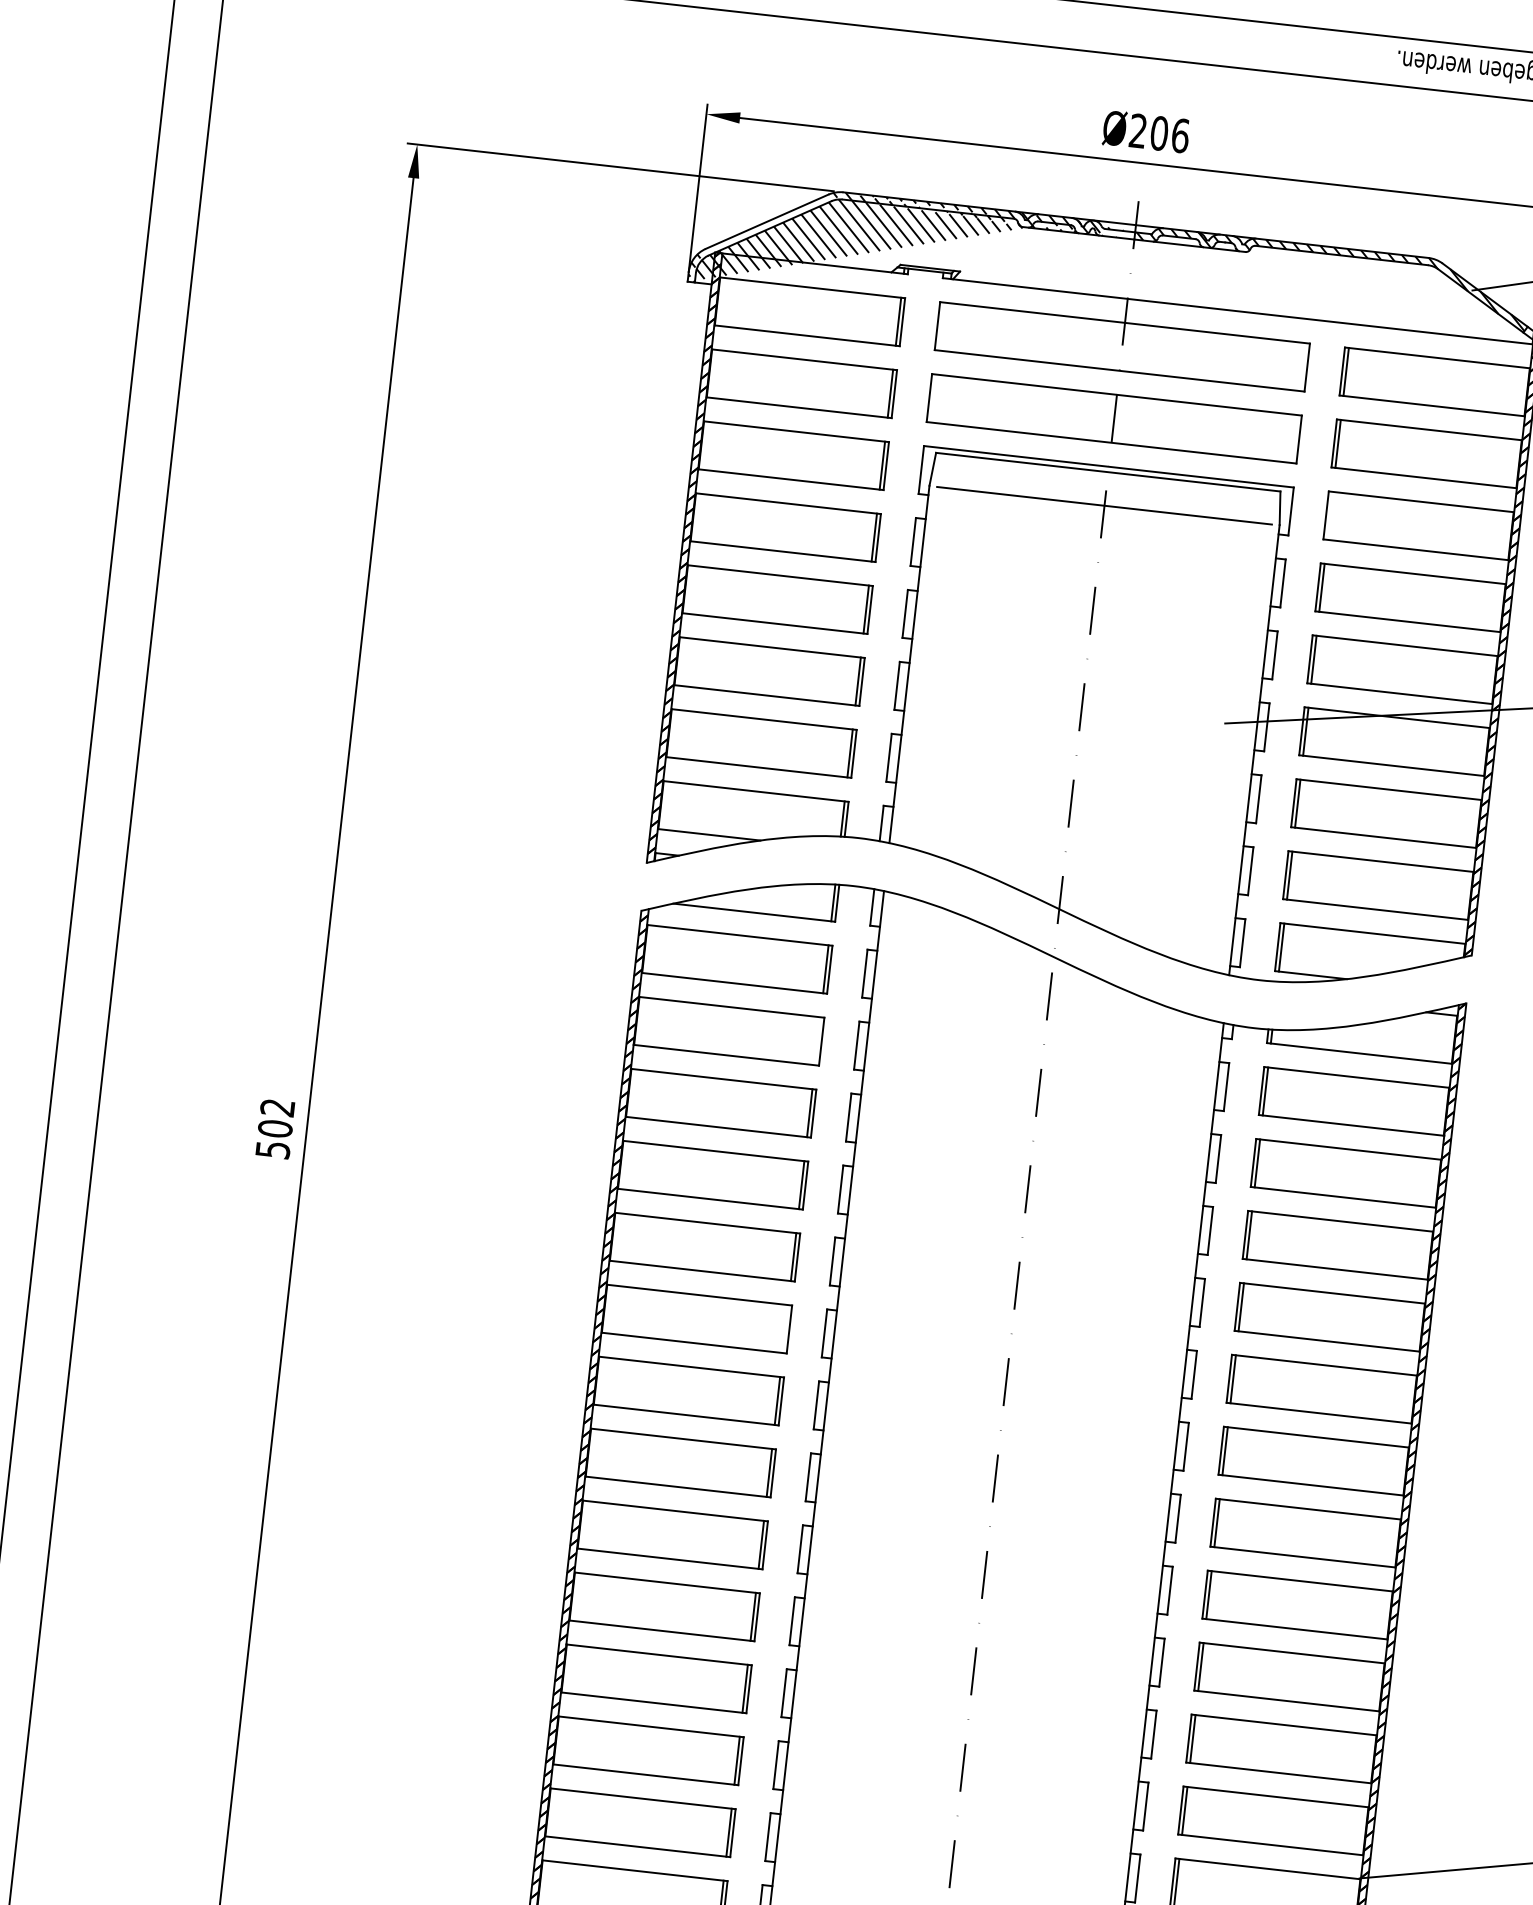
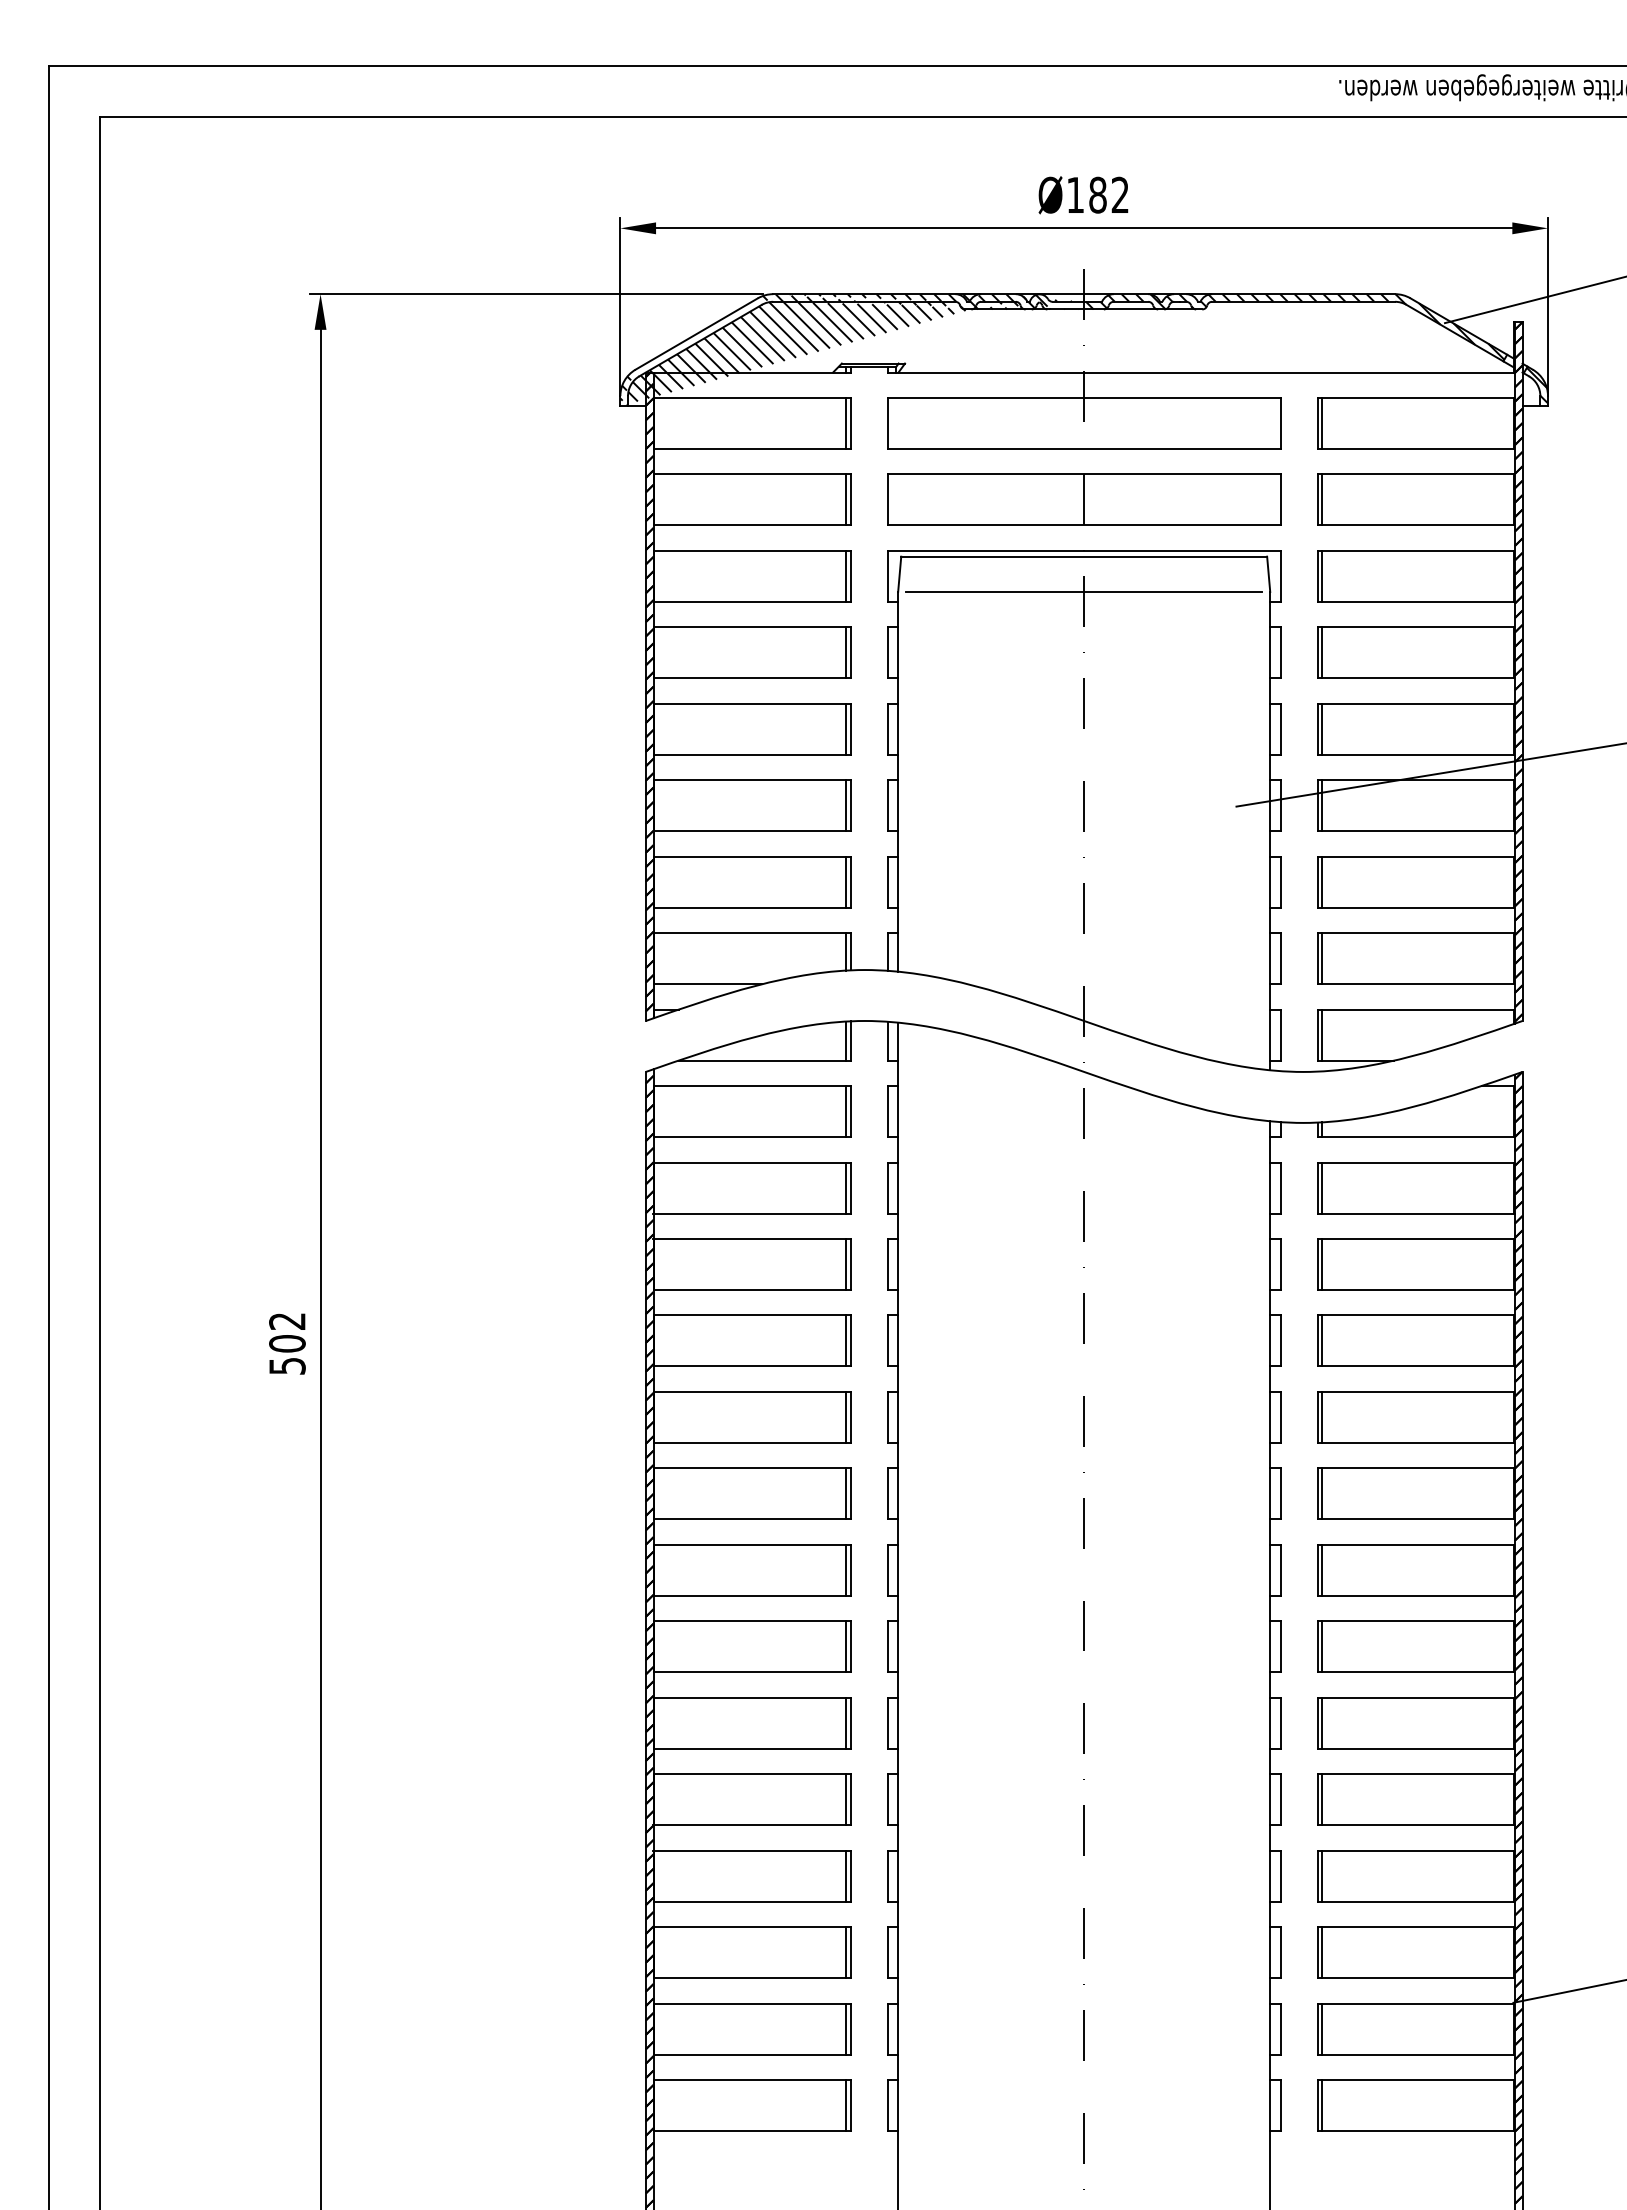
text: (1159, 132) -> (1098, 194), Ø206 -> Ø182
line: (1330, 515) -> (1322, 575), added
line: (818, 1040) -> (846, 1187), added
line: (785, 1328) -> (846, 1493), added

